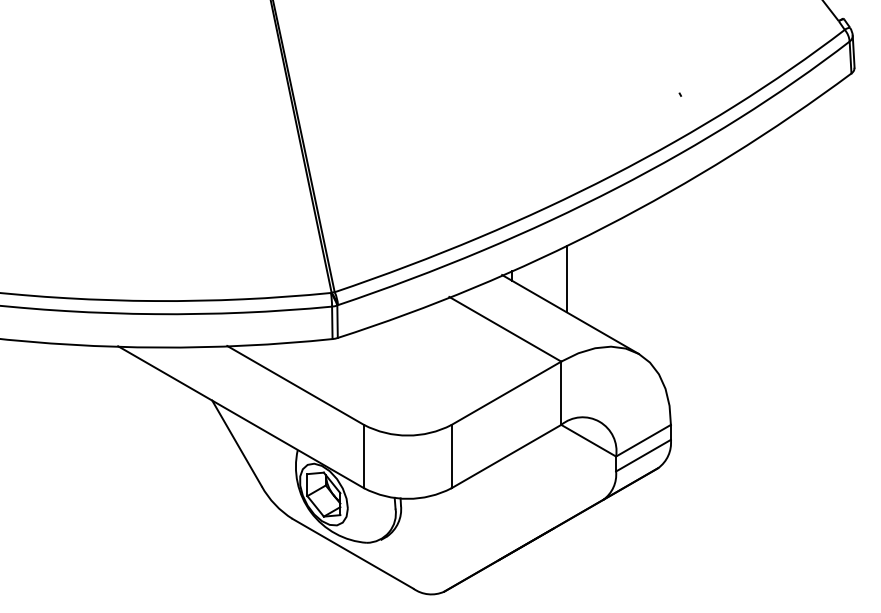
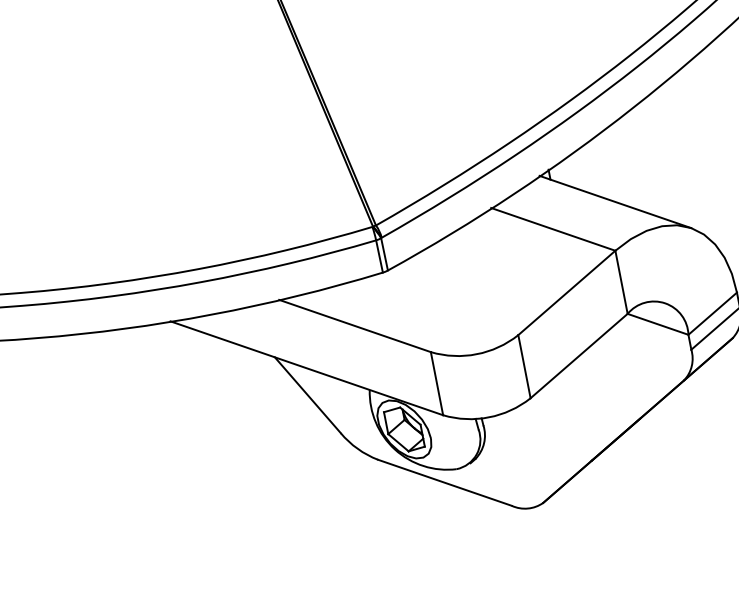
line: (566, 278) -> (604, 166), removed

